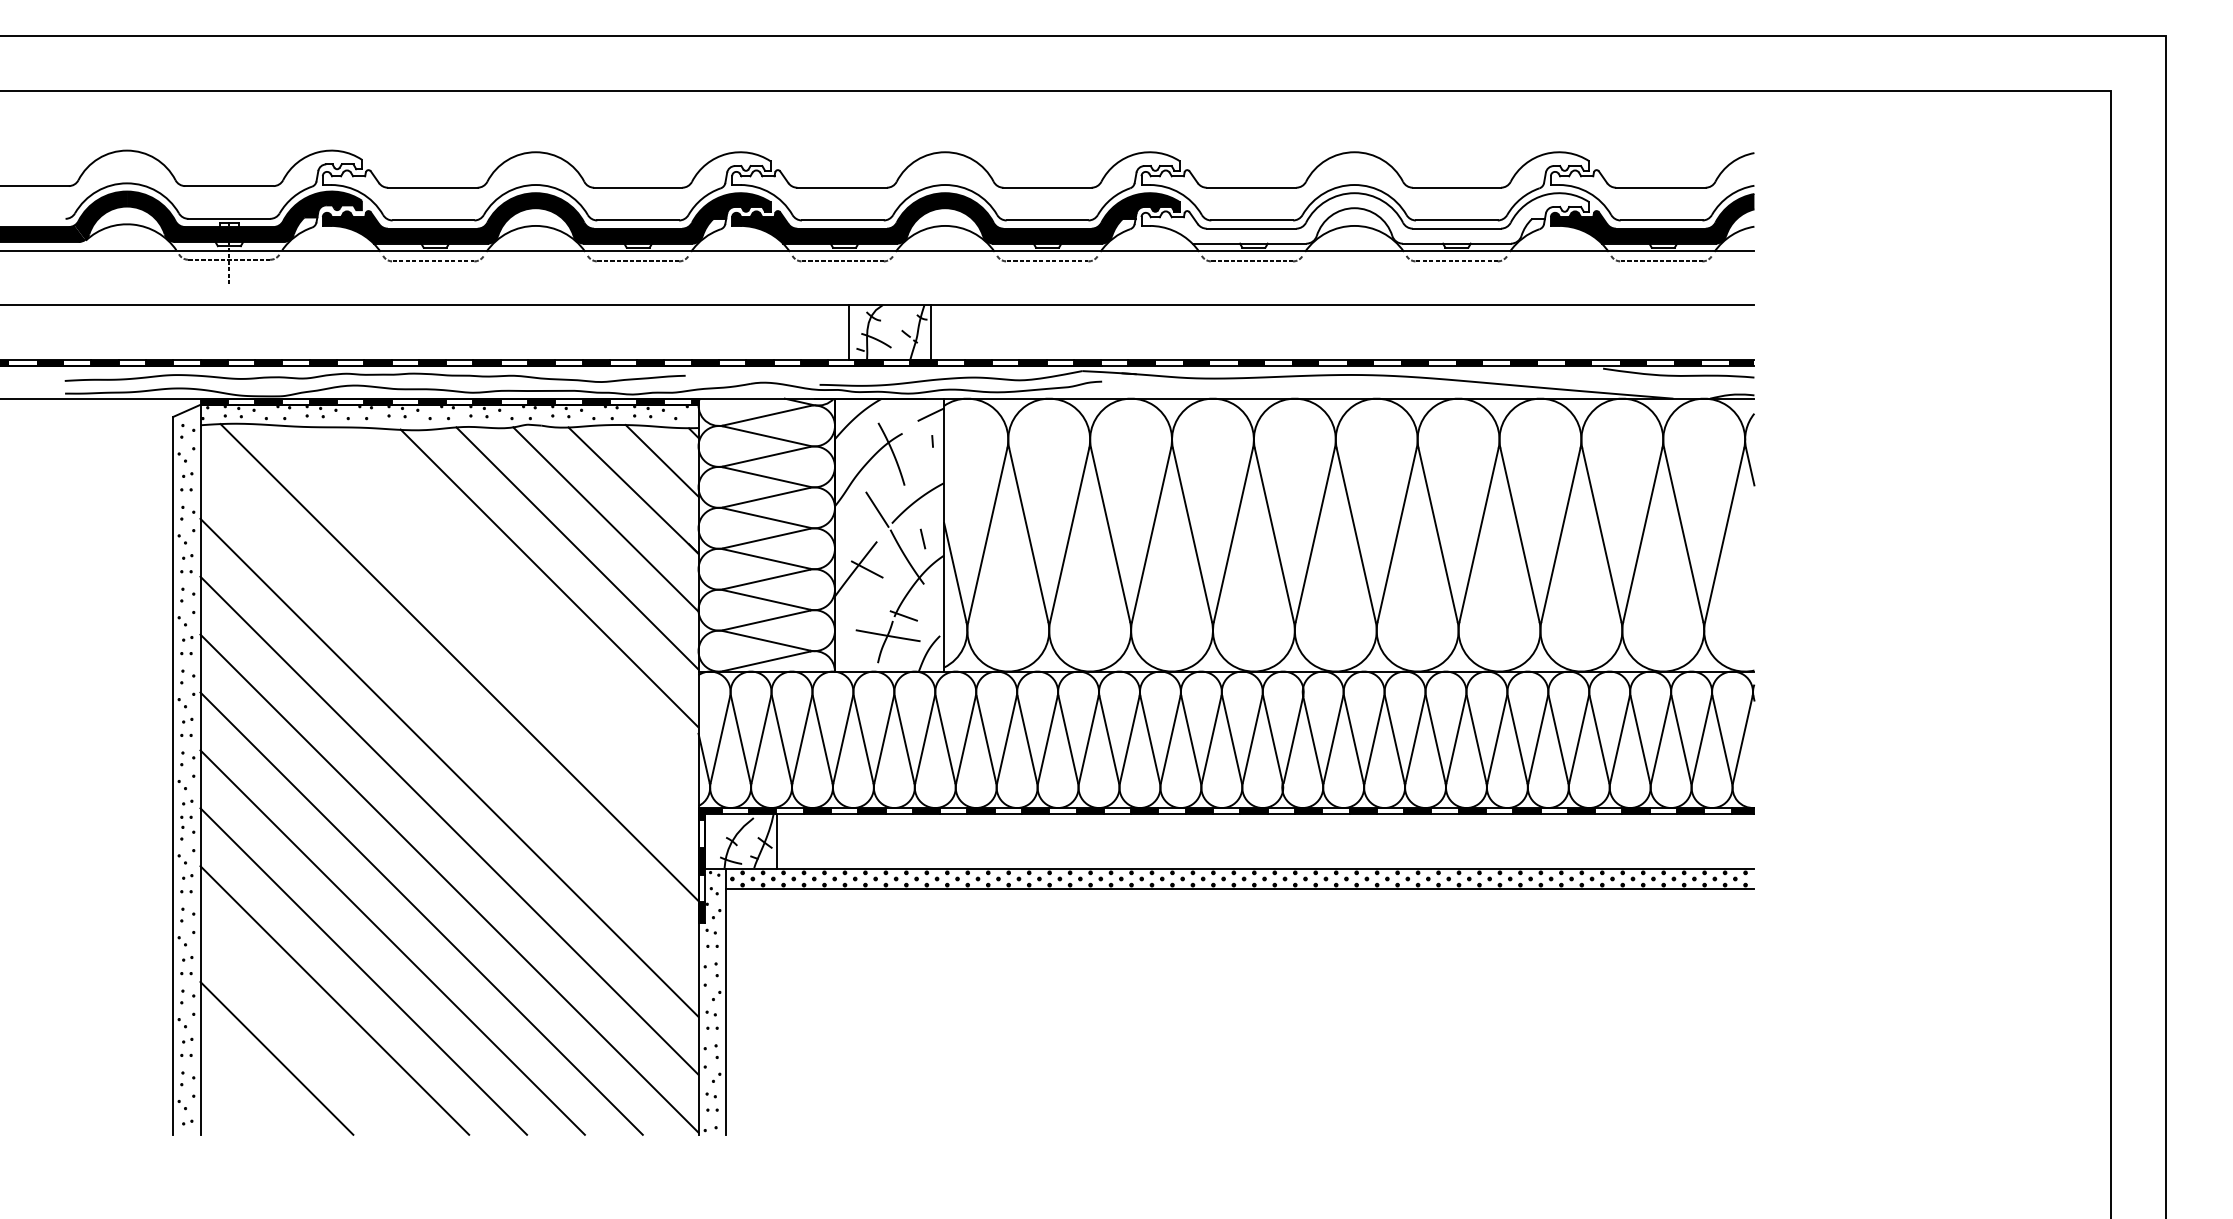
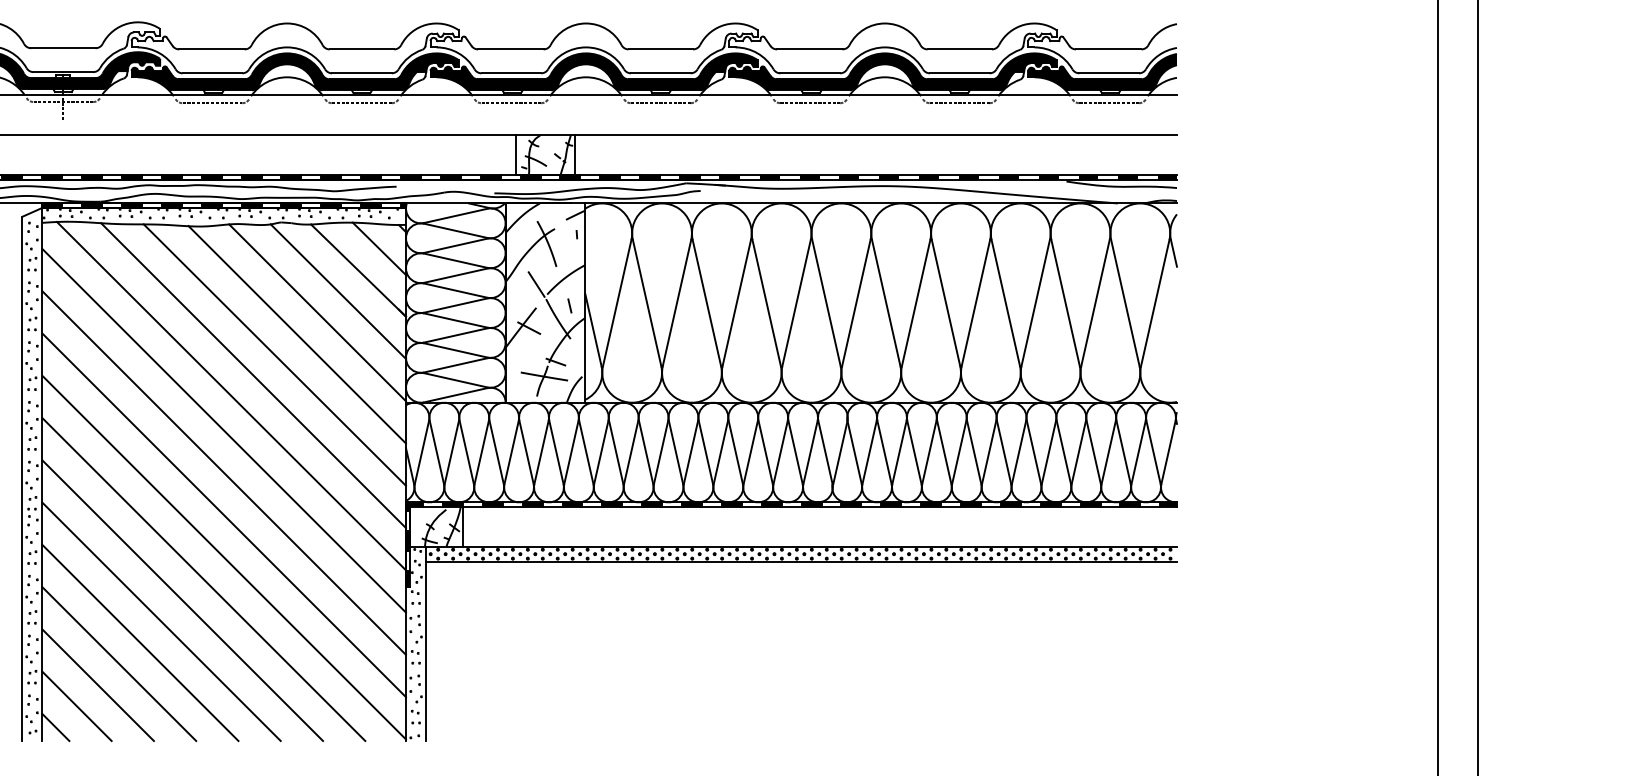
fill: (1365, 218) -> (892, 71), added
line: (518, 606) -> (274, 355), added
line: (489, 634) -> (253, 375), added
line: (449, 709) -> (224, 430), added
line: (305, 1029) -> (118, 664), added
line: (247, 1086) -> (76, 705), added
line: (218, 1115) -> (55, 726), added

